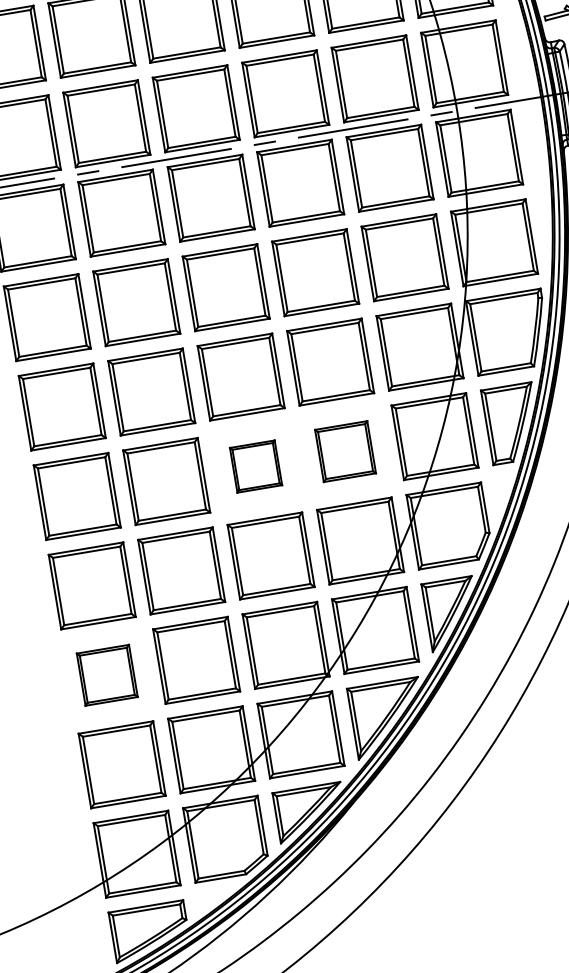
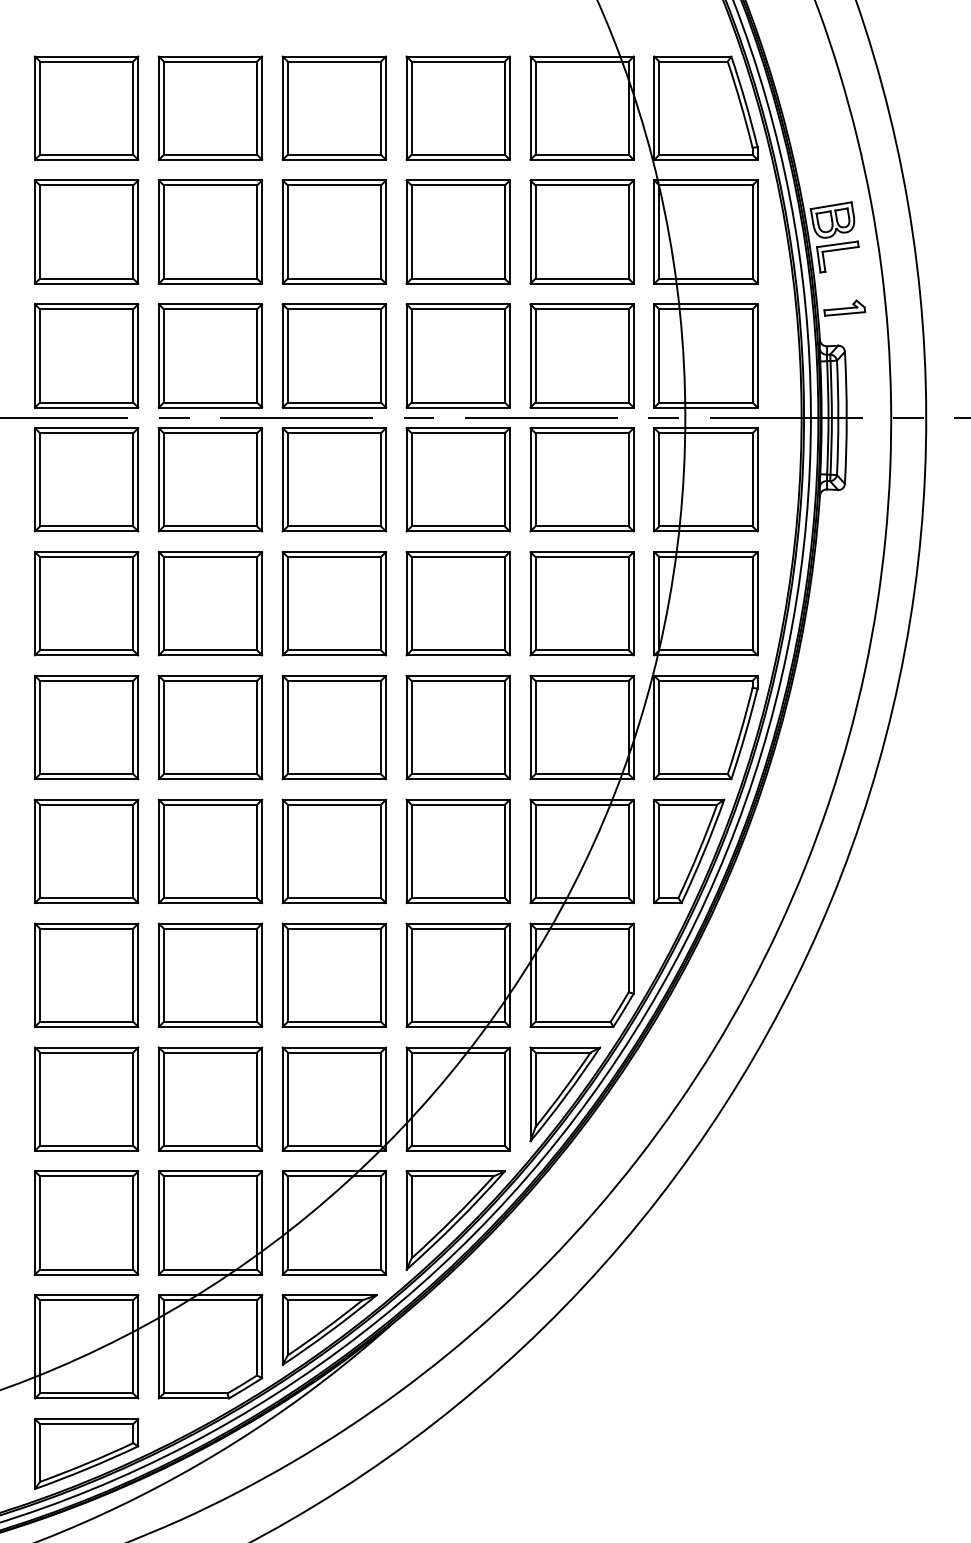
part: (345, 451) -> (457, 851), size x1.43
part: (255, 466) -> (333, 851), size x1.67
part: (107, 674) -> (86, 1098), size x1.43

